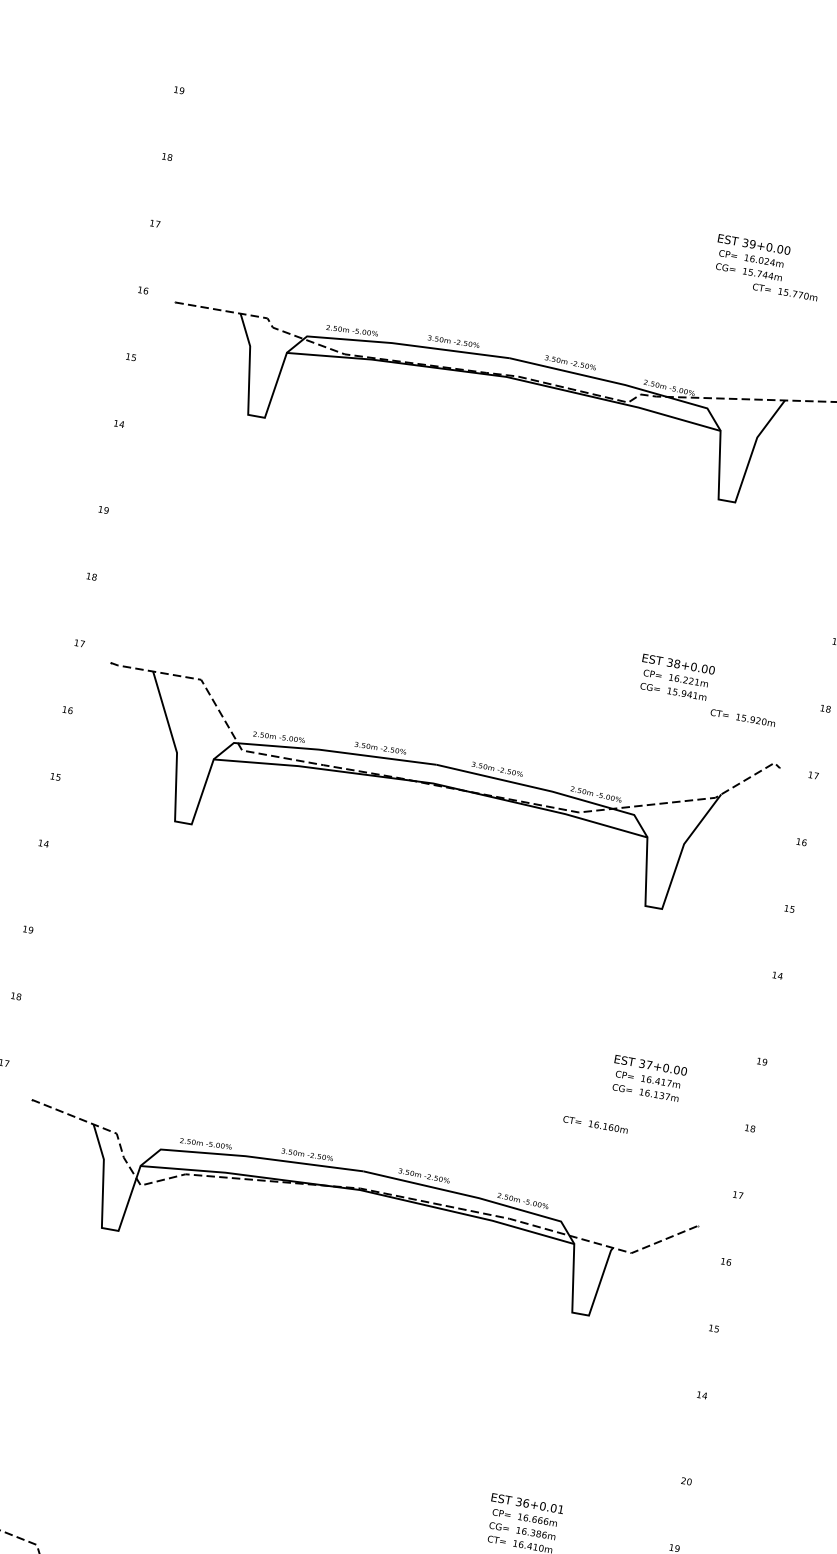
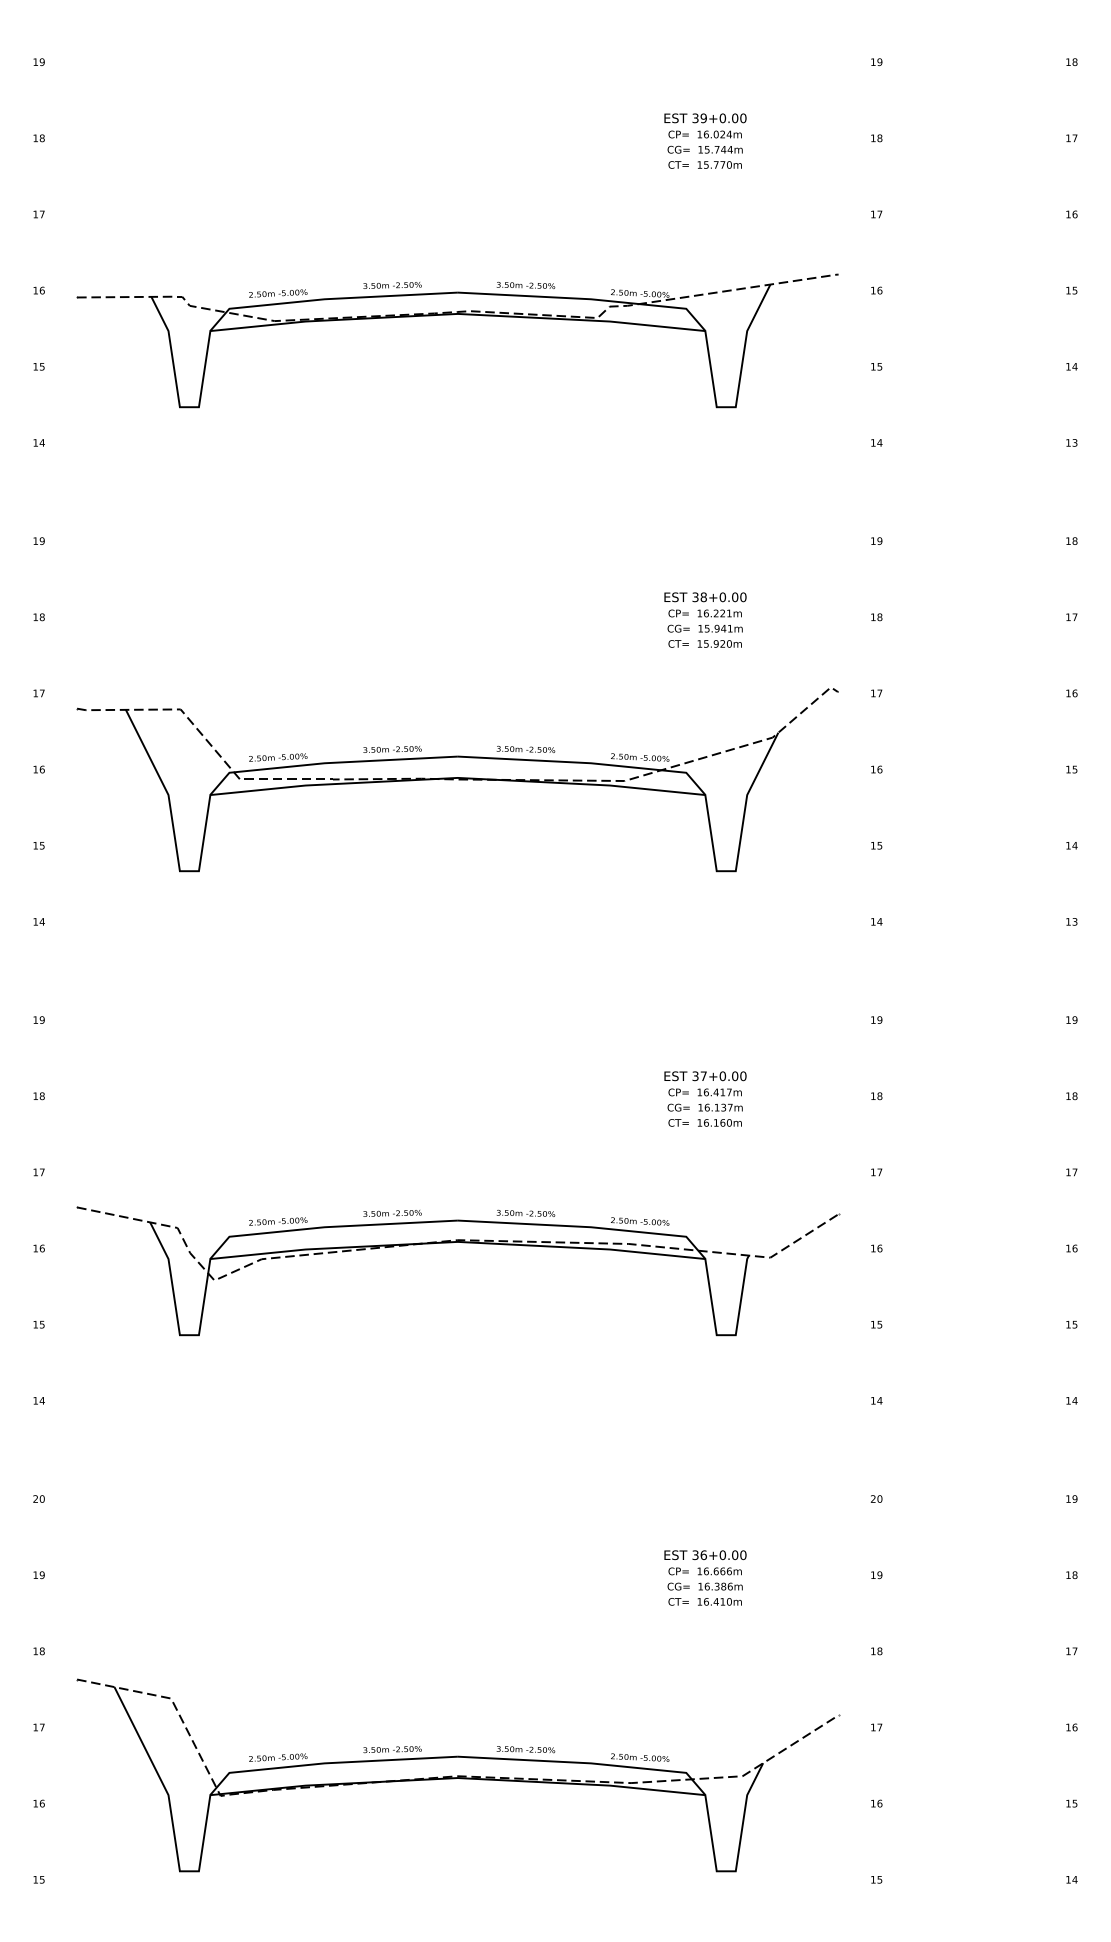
text: (784, 291) -> (704, 164), moved
text: (742, 717) -> (704, 643), moved
text: (648, 1078) -> (705, 1091), moved
text: (560, 1509) -> (743, 1555), 36+0.01 -> 36+0.00

